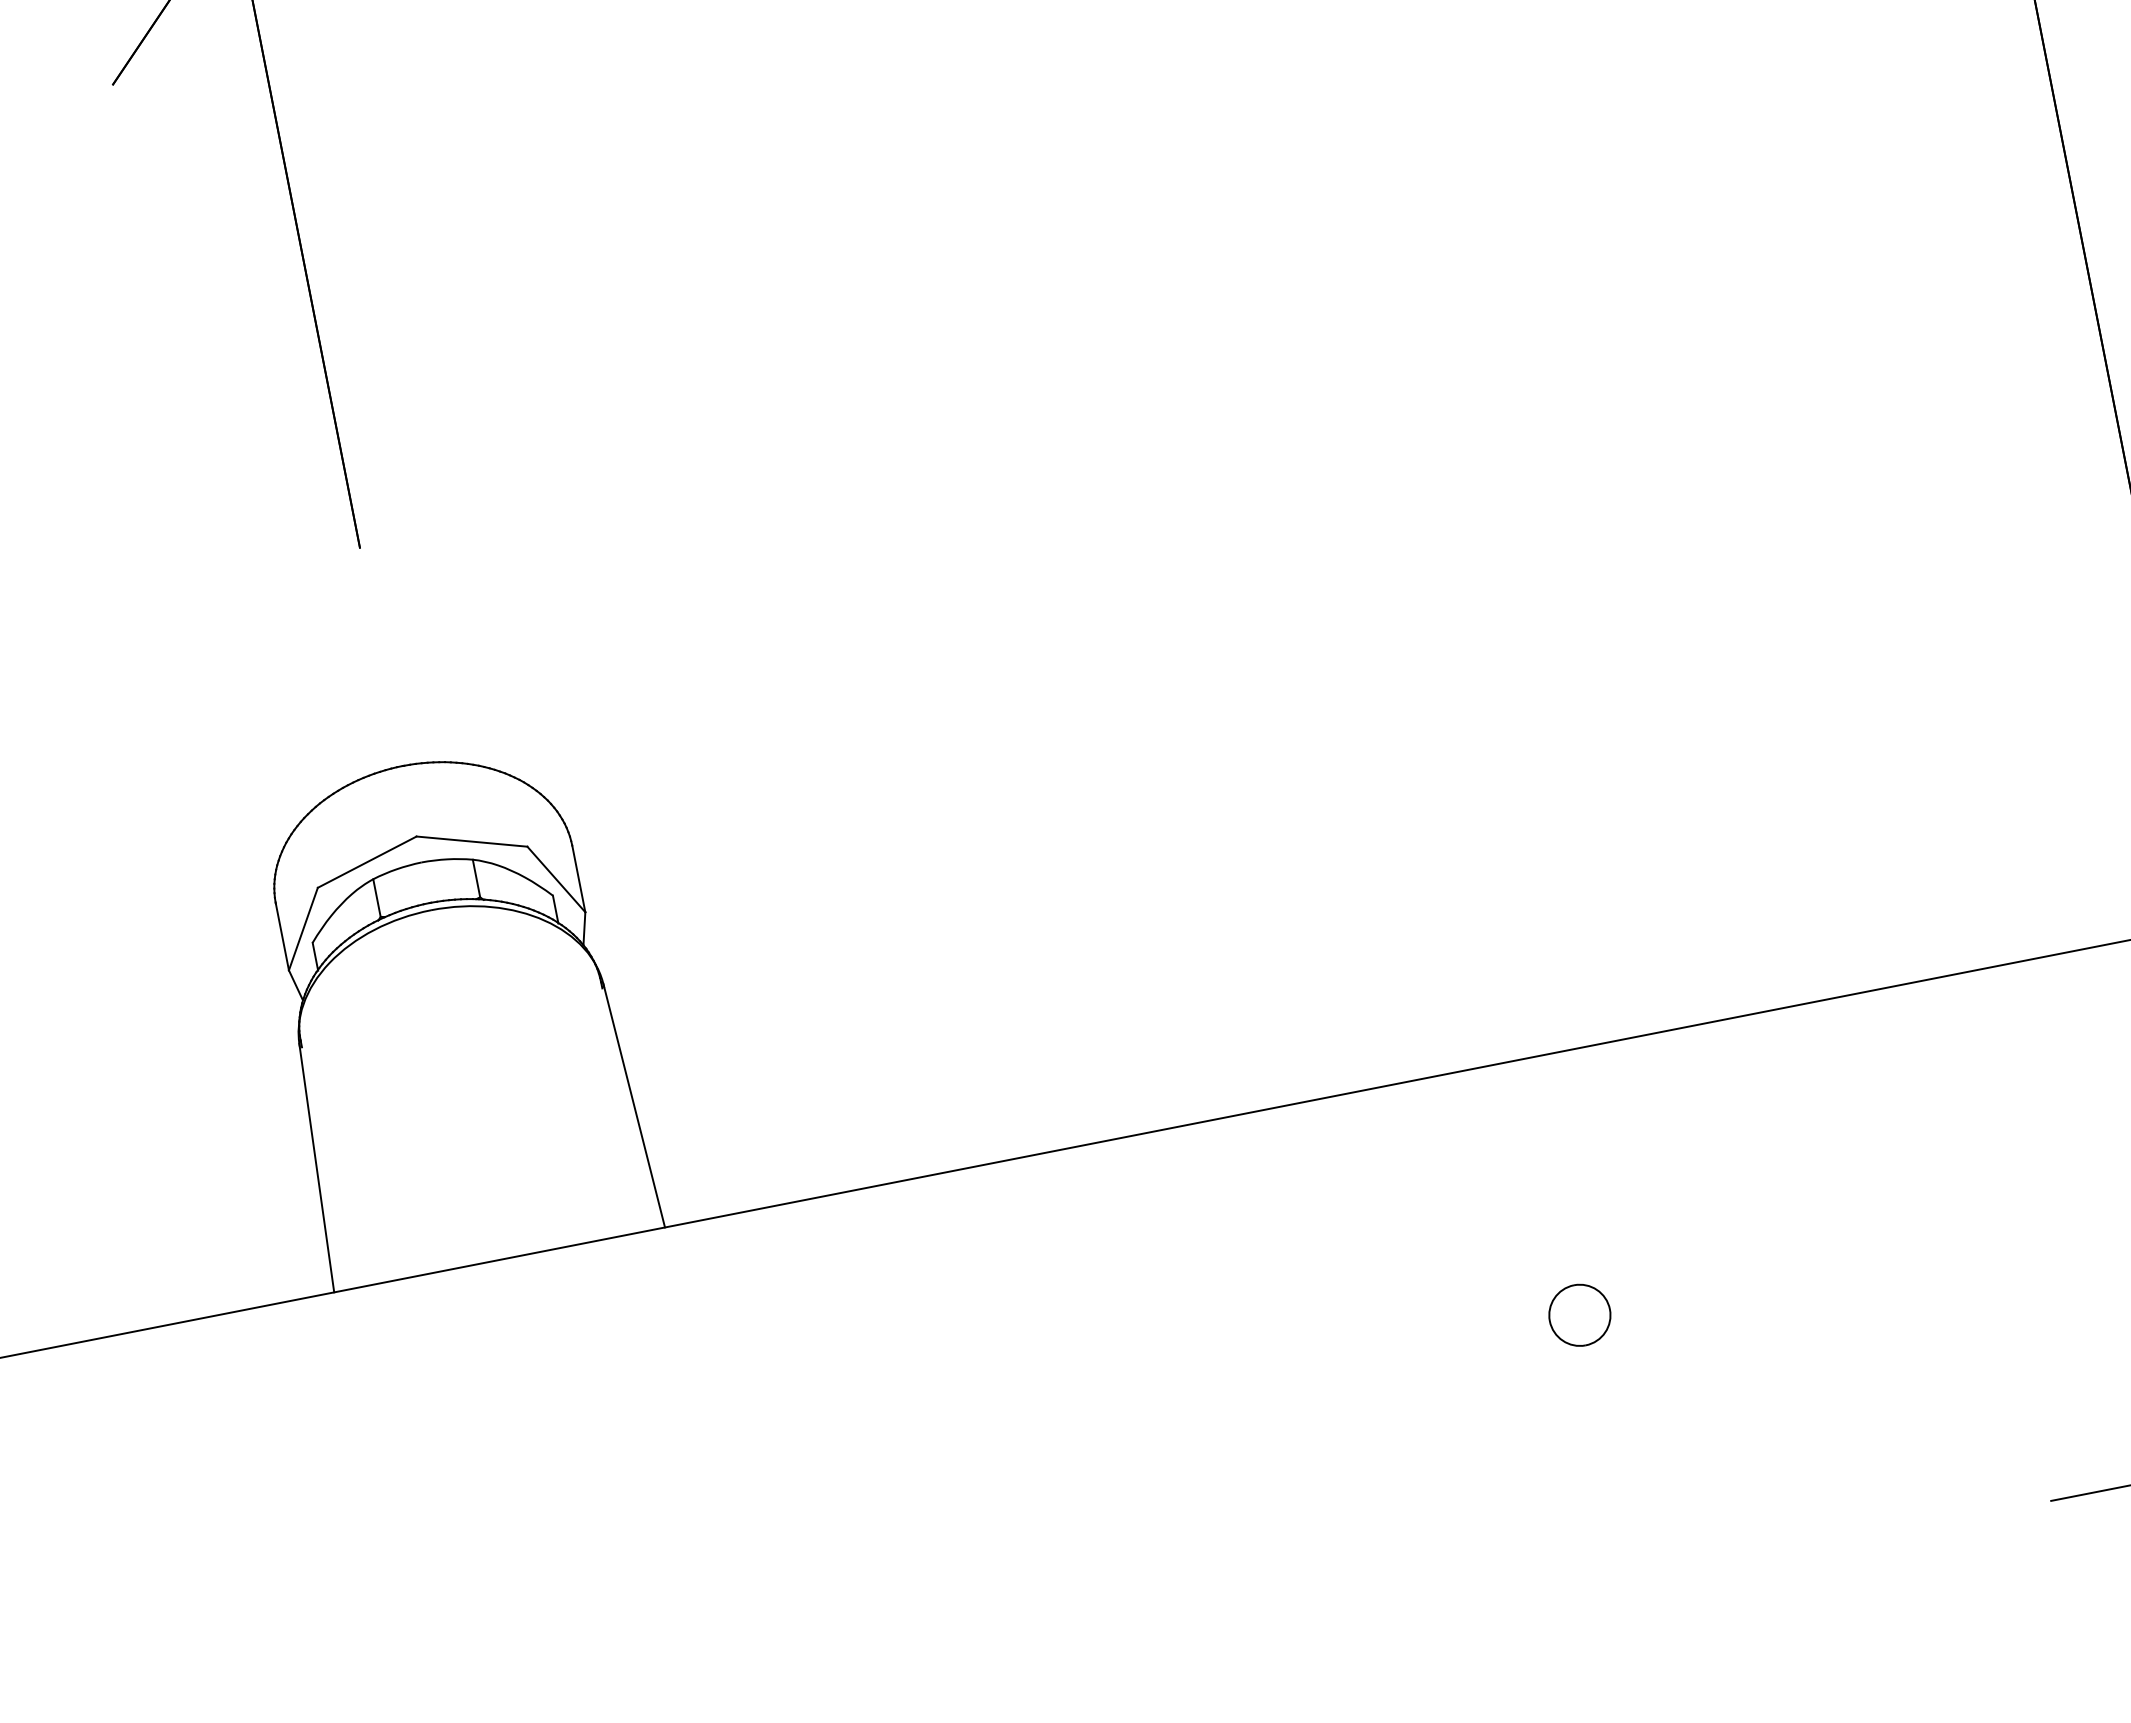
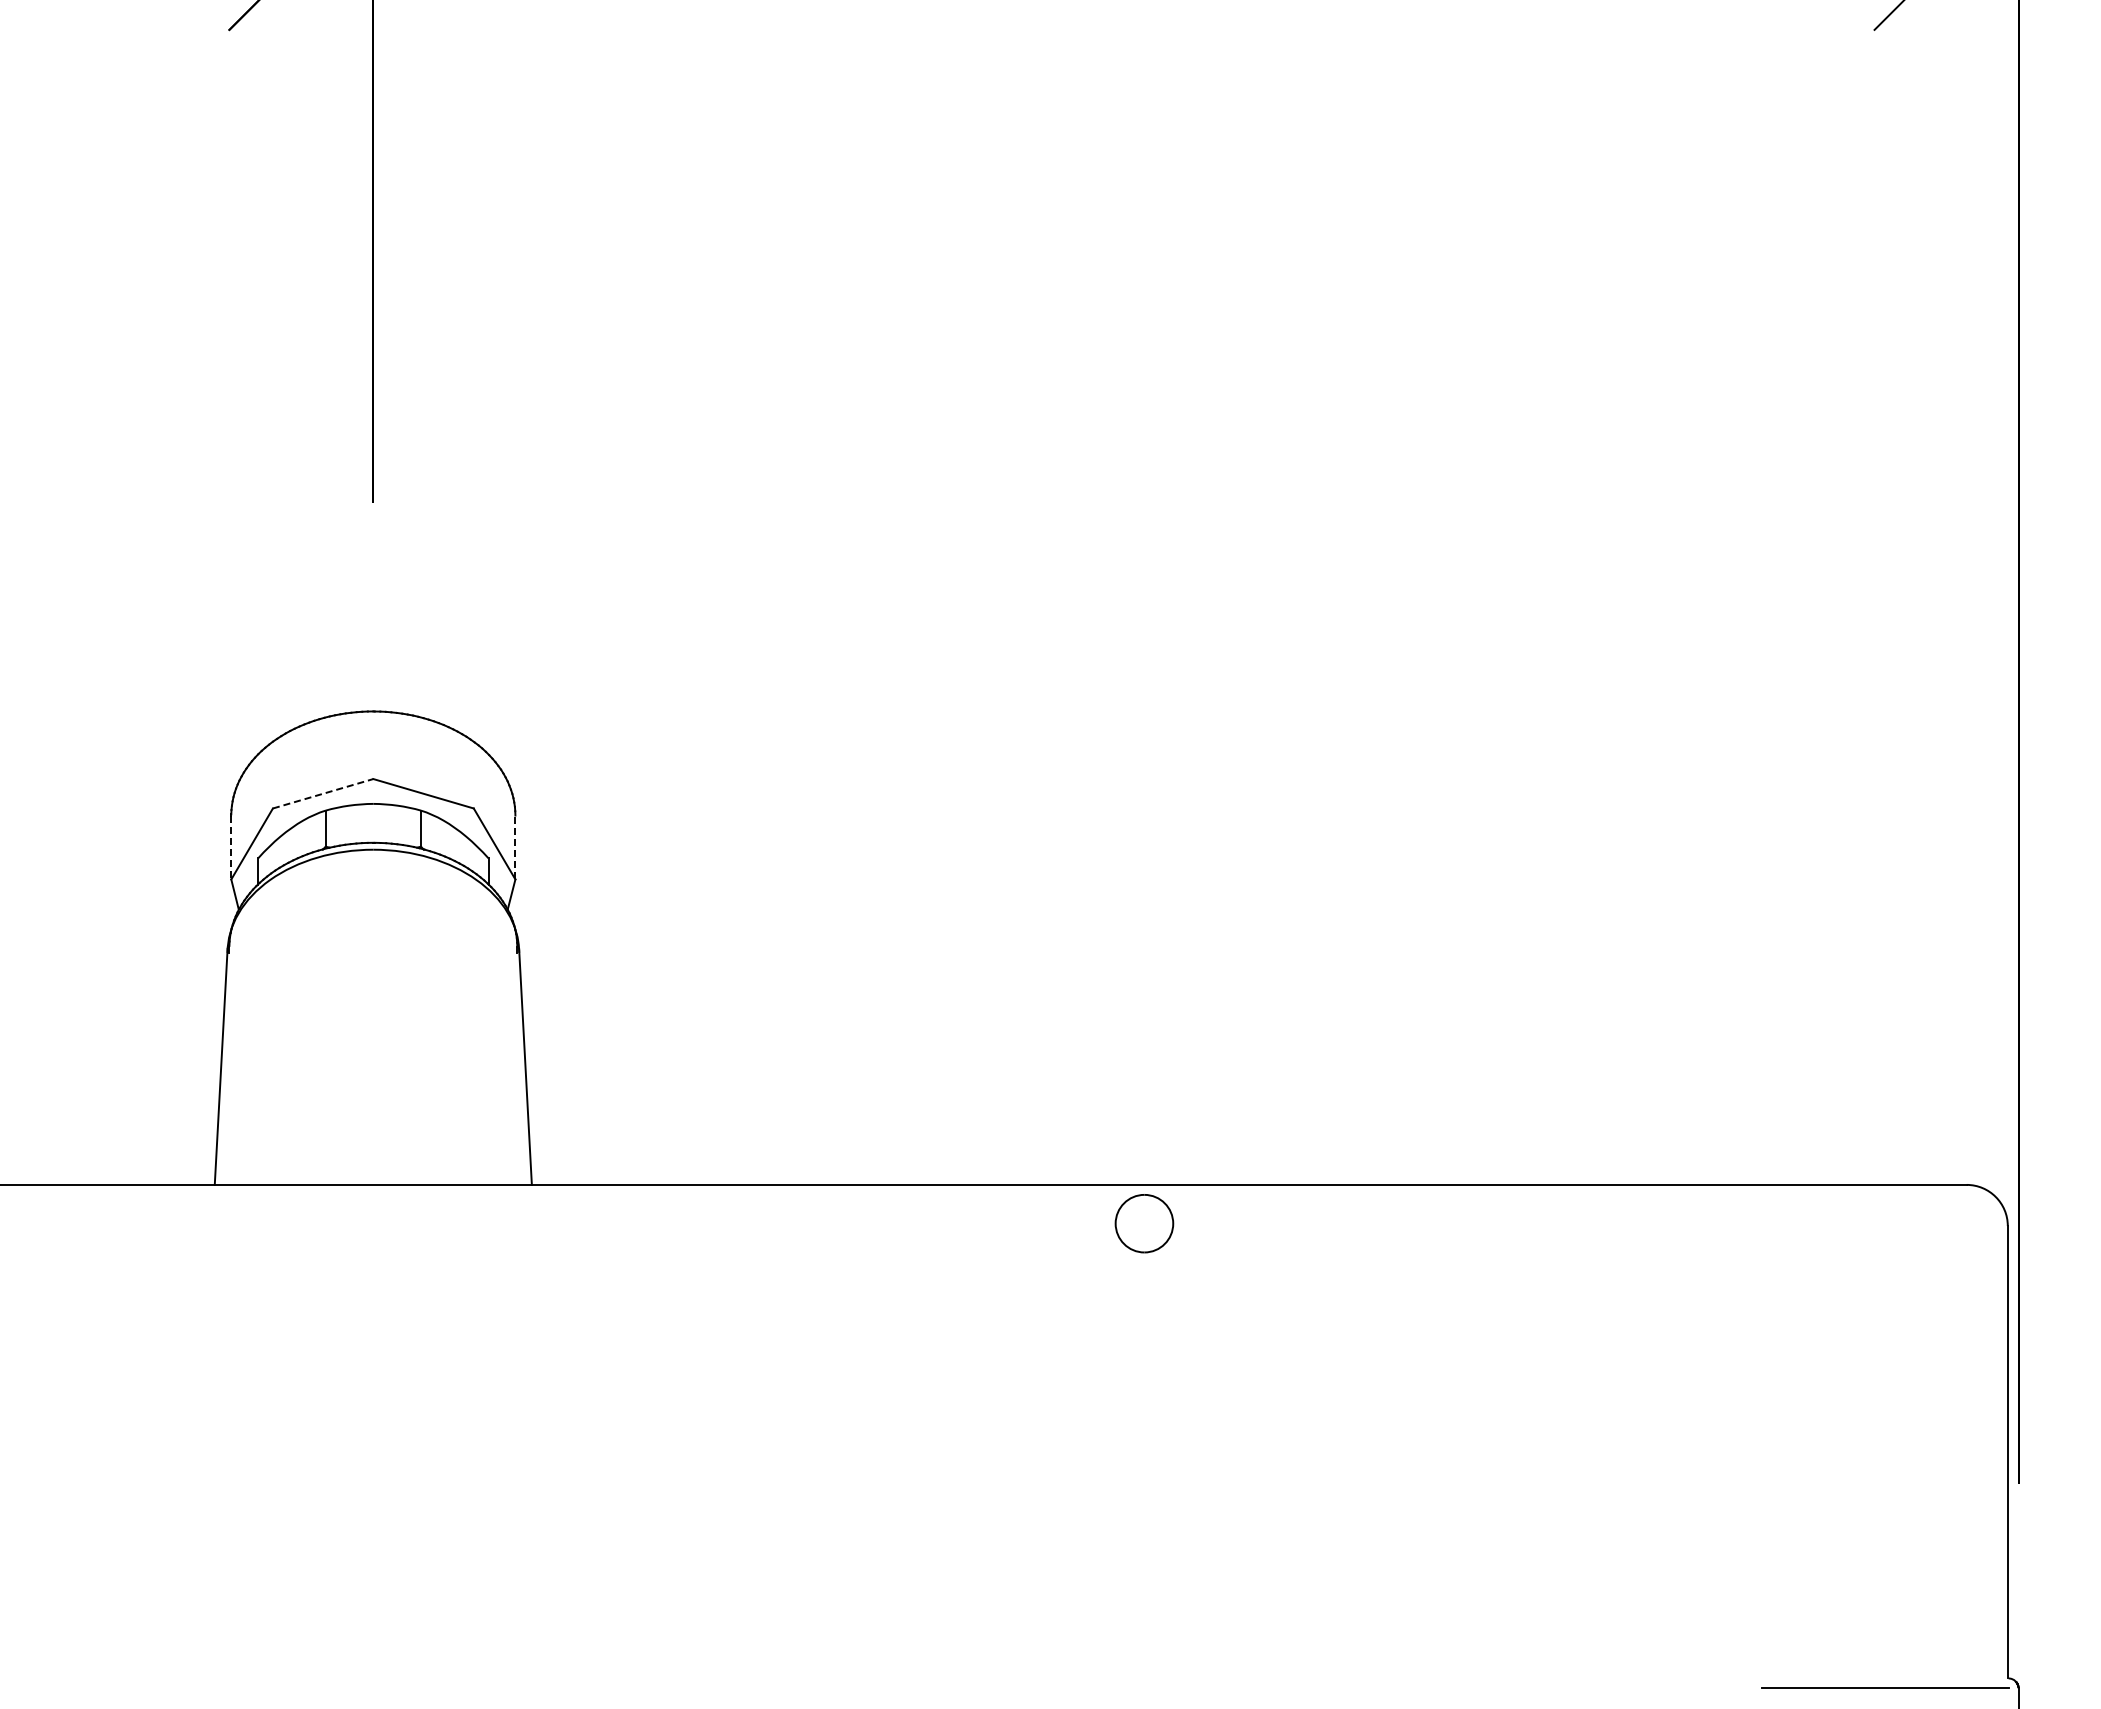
line: (367, 861) -> (323, 793), solid -> dashed
line: (578, 878) -> (515, 847), solid -> dashed
line: (282, 936) -> (231, 847), solid -> dashed
part: (1579, 1315) -> (1144, 1223), moved

